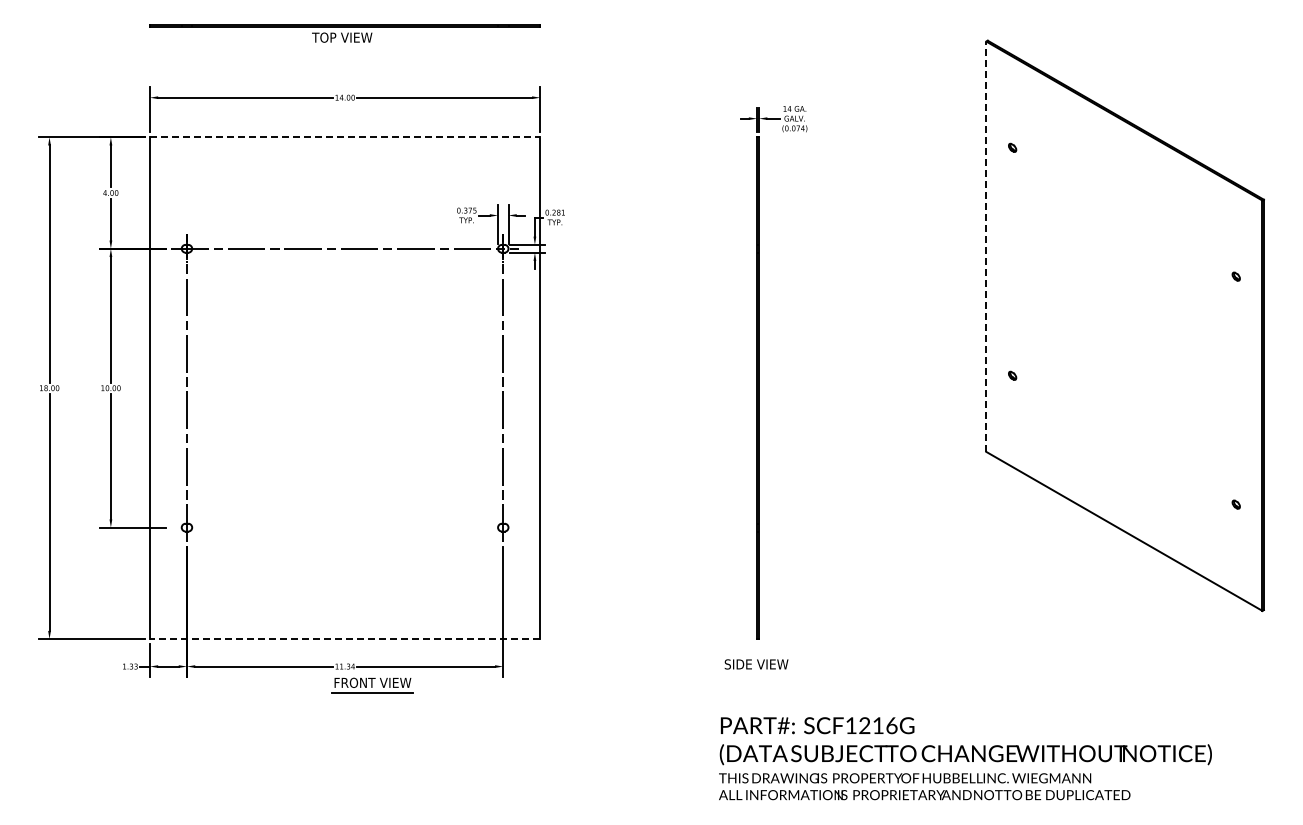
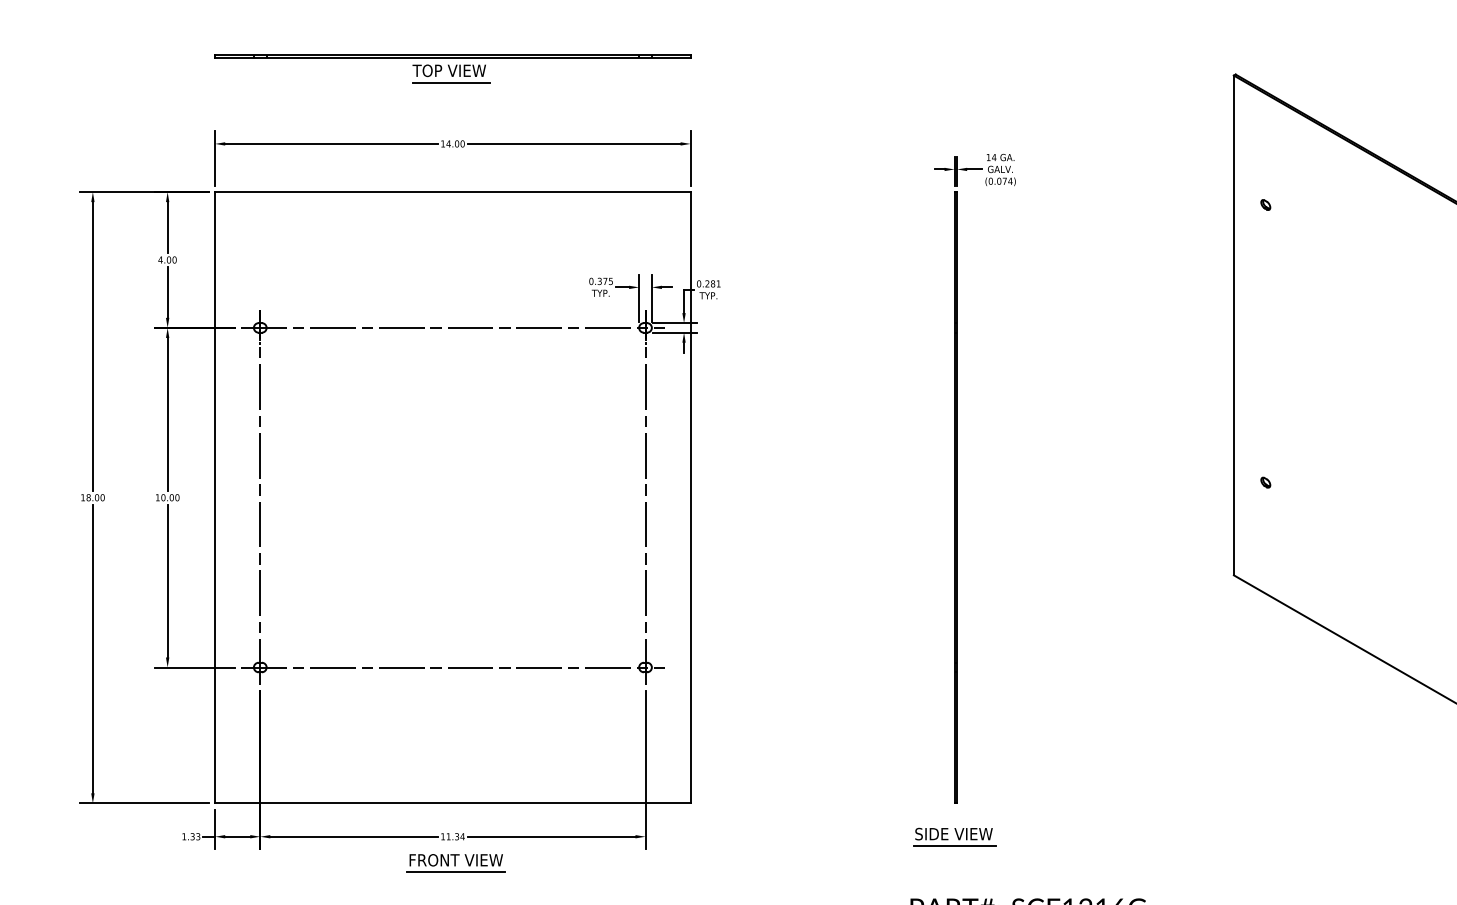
line: (343, 47) -> (450, 82), added
line: (345, 137) -> (453, 192), dashed -> solid
line: (986, 246) -> (1234, 325), dashed -> solid
line: (344, 527) -> (452, 667), added
line: (344, 639) -> (452, 803), dashed -> solid
line: (757, 674) -> (955, 846), added
part: (372, 685) -> (455, 863), moved

